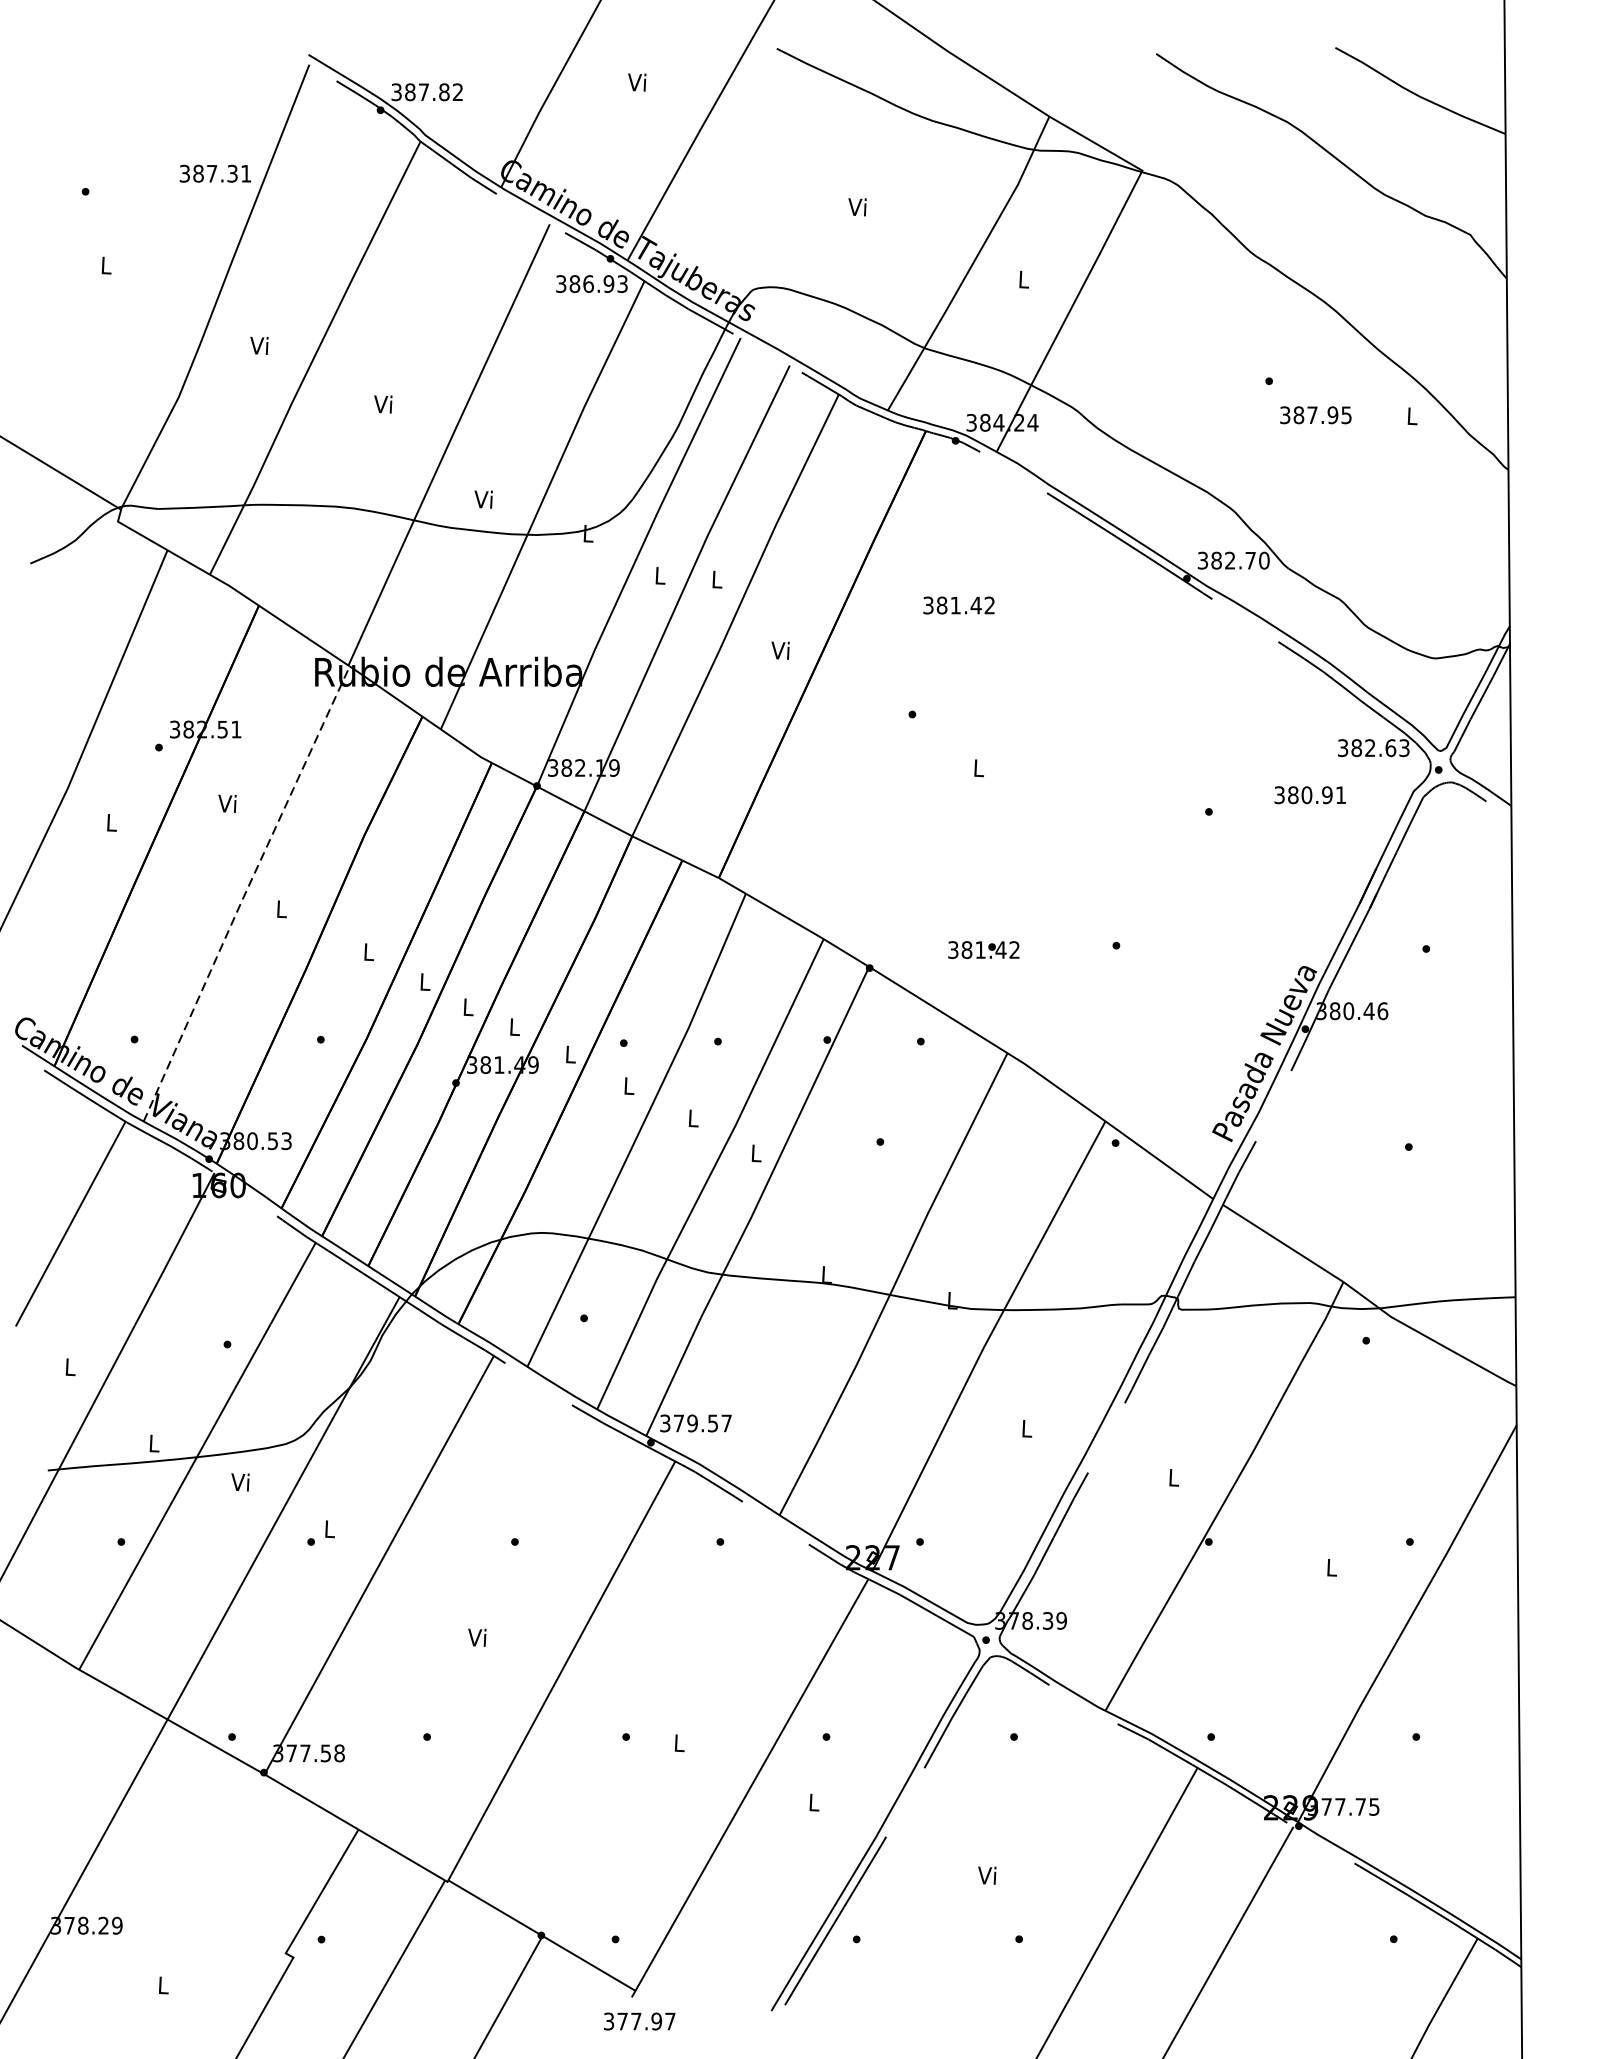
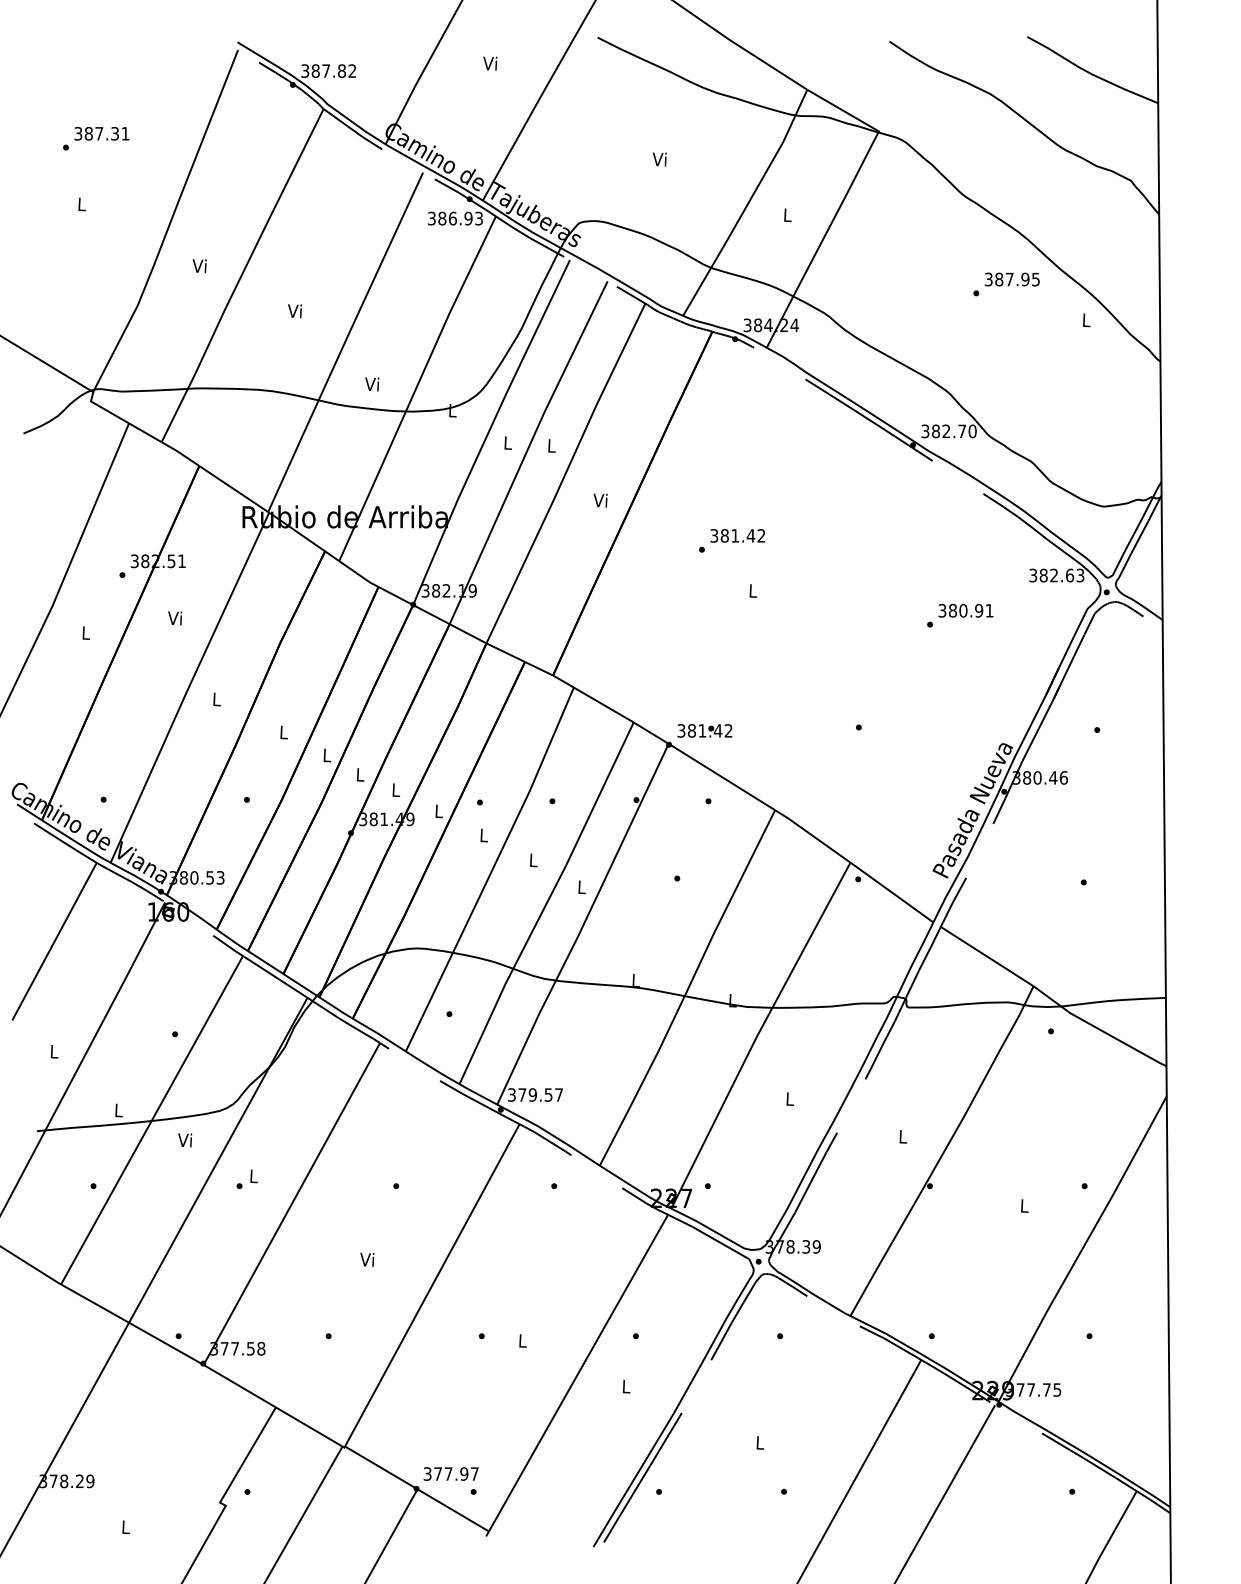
text: (214, 173) -> (101, 133), moved
text: (1314, 415) -> (1011, 279), moved
text: (958, 605) -> (737, 535), moved
text: (1309, 794) -> (965, 610), moved
line: (246, 892) -> (189, 686), dashed -> solid
text: (983, 949) -> (704, 730), moved
text: (987, 1875) -> (759, 1442), Vi -> L
text: (638, 2020) -> (450, 1473), moved

